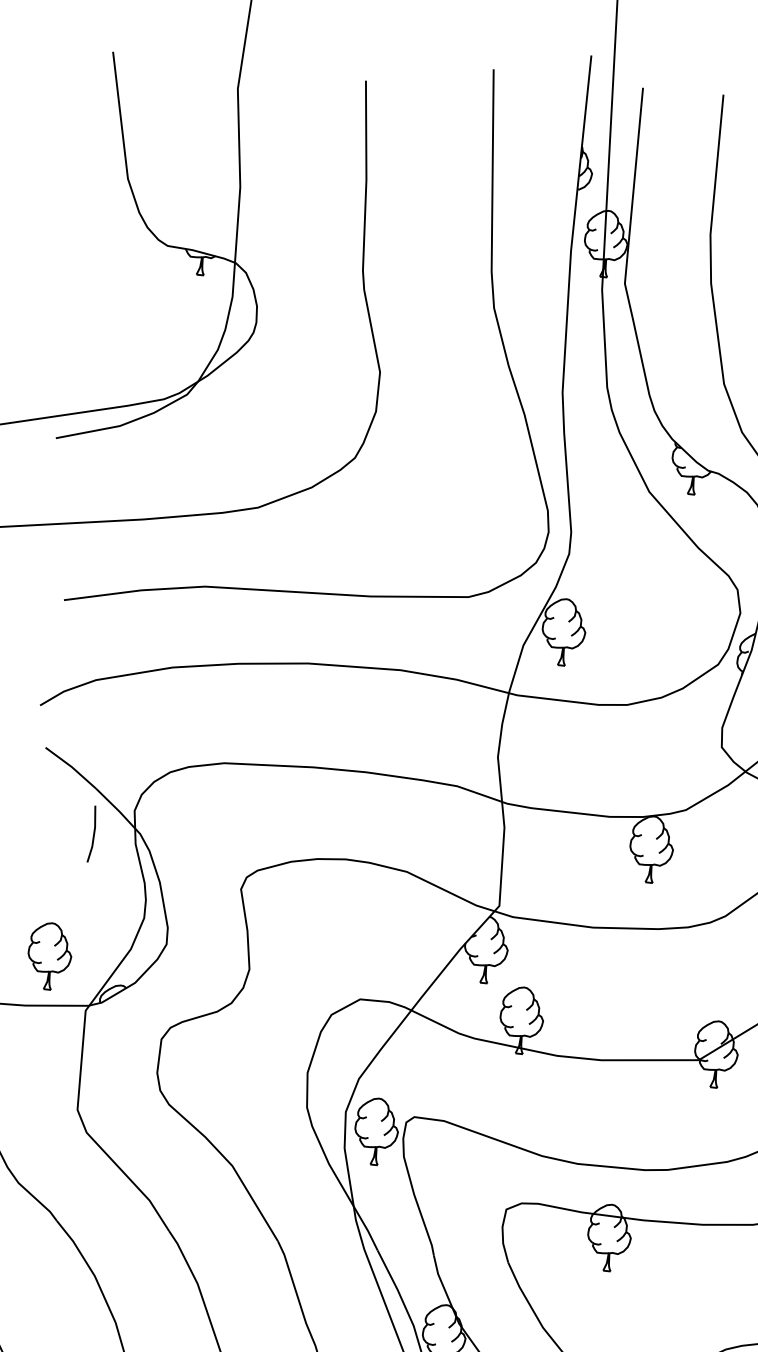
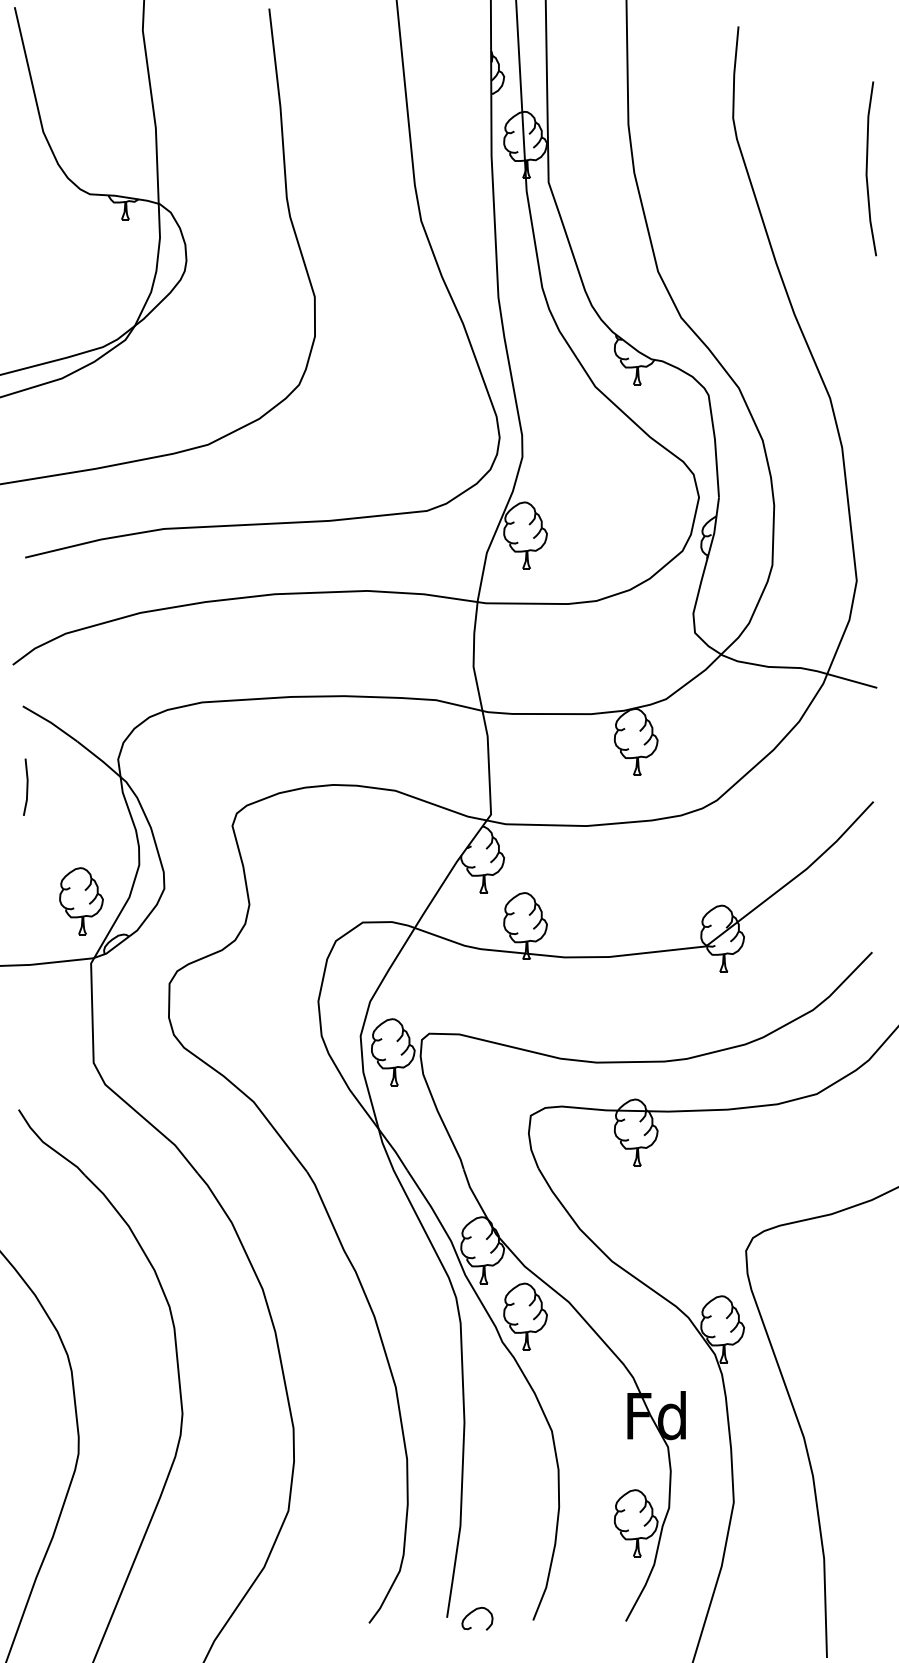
line: (93, 833) -> (26, 786), moved
part: (49, 956) -> (81, 901), moved

